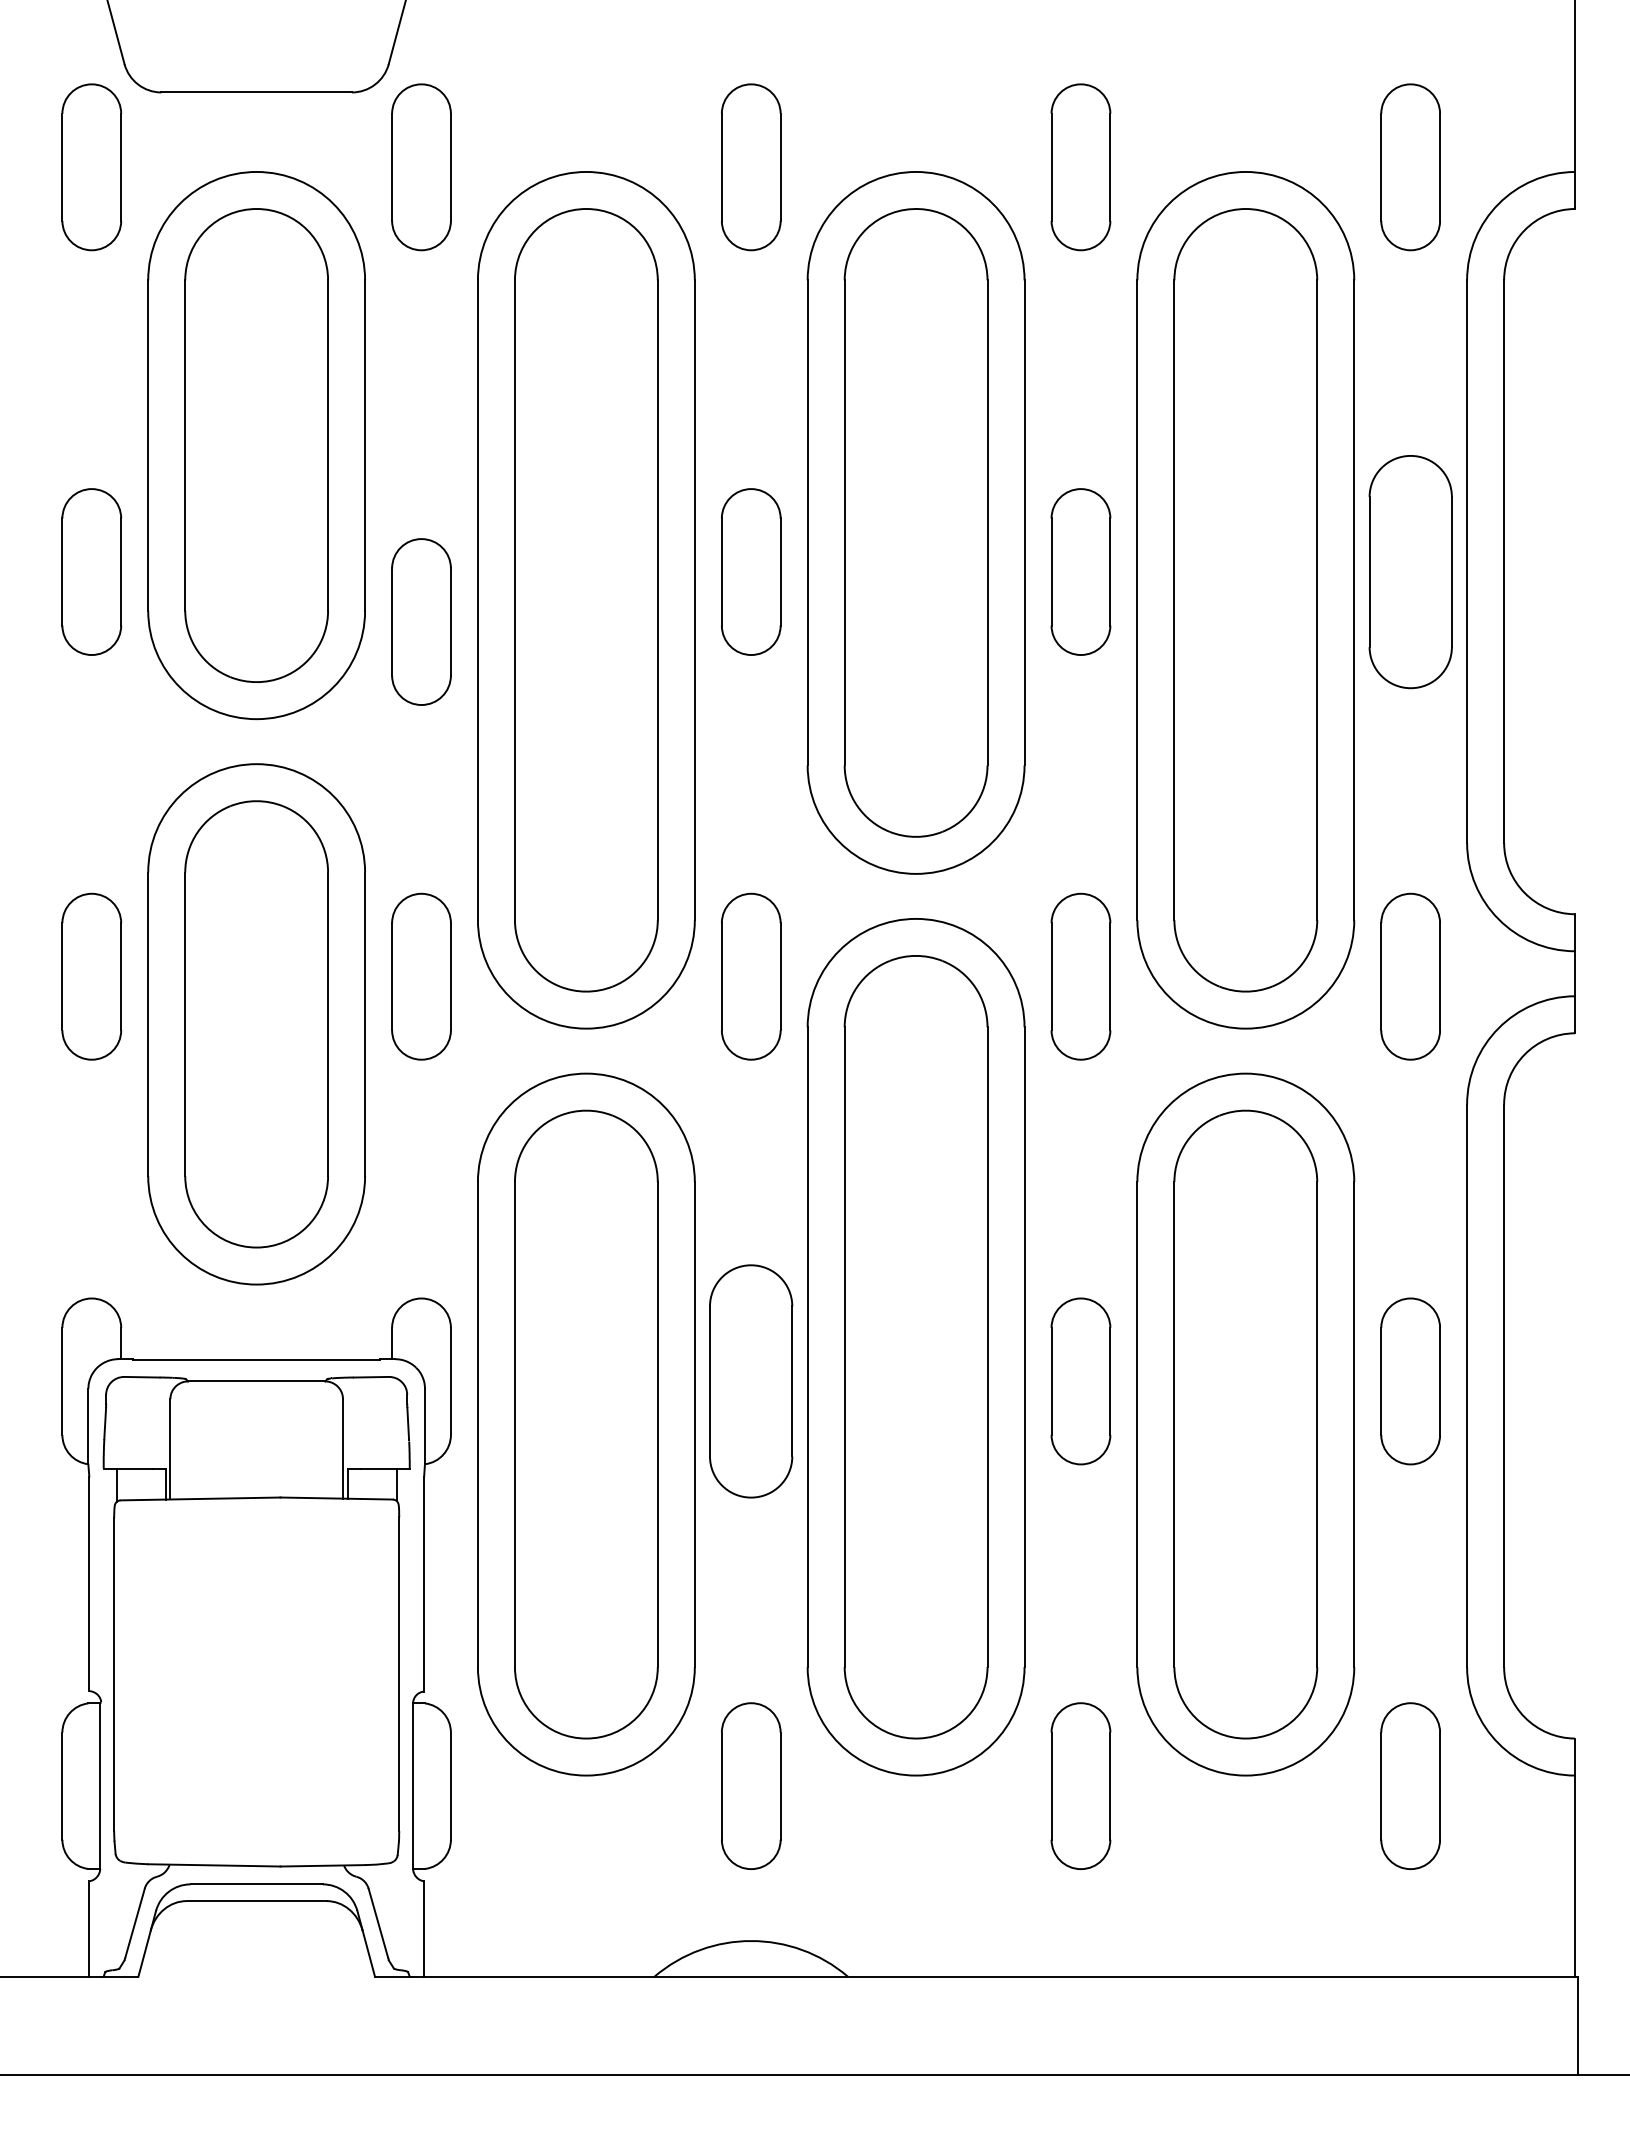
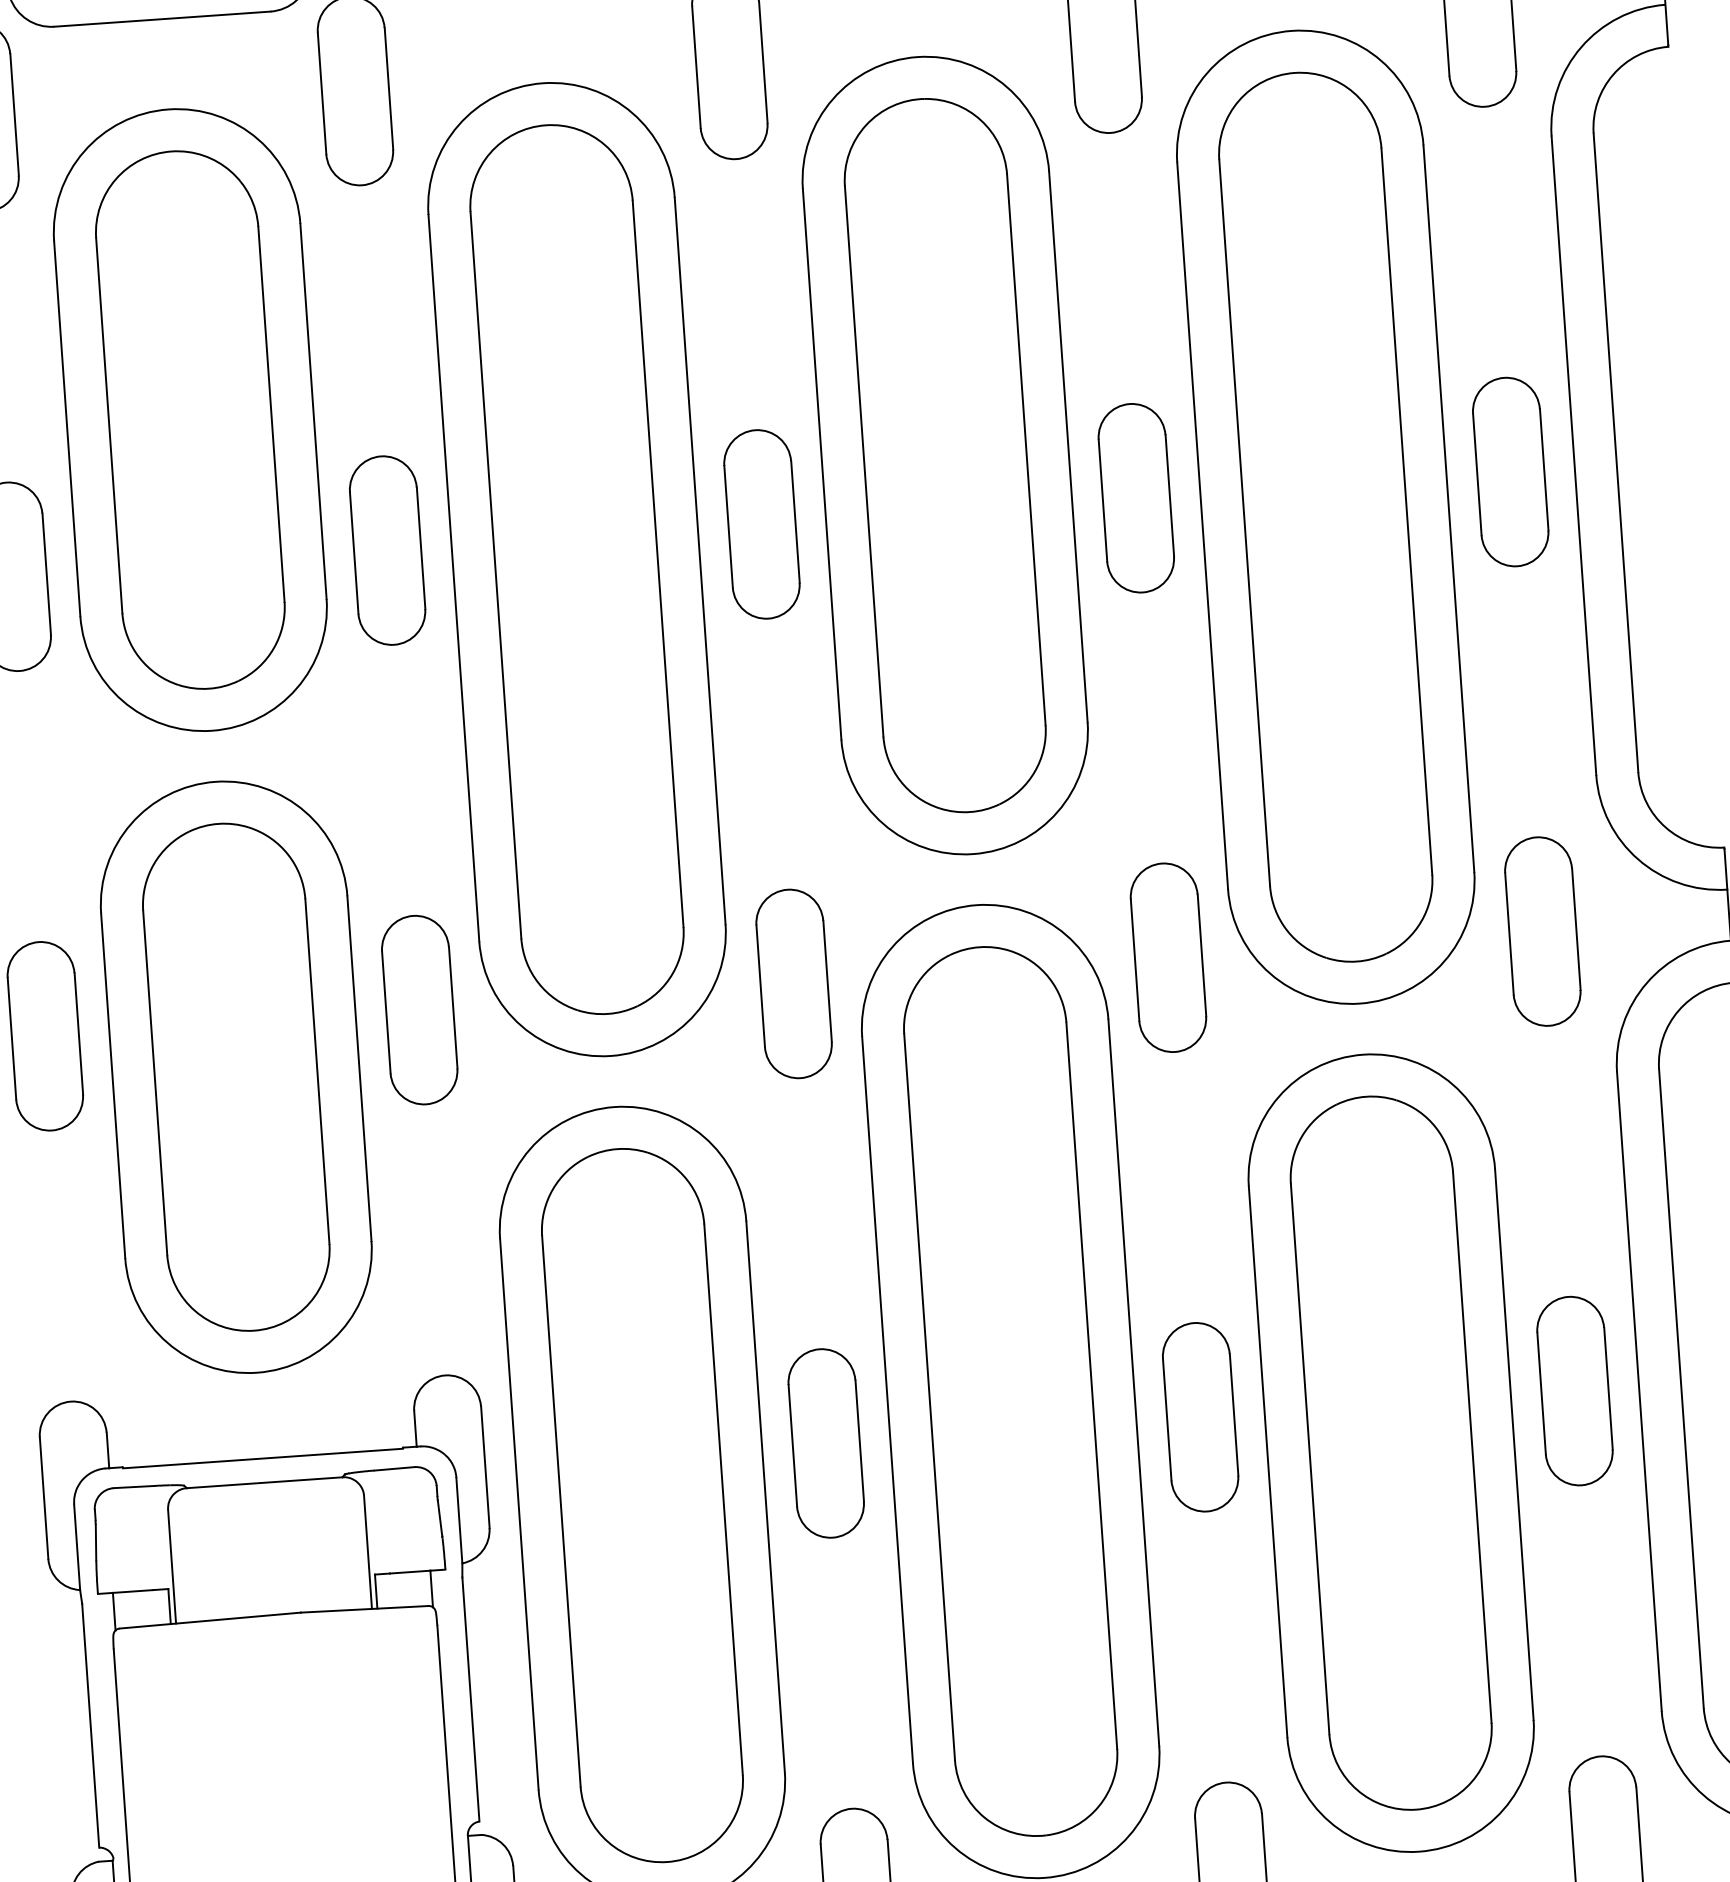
part: (1410, 571) -> (1510, 471), size x0.71
part: (421, 621) -> (387, 550), moved
part: (751, 1381) -> (826, 1443), size x0.71

